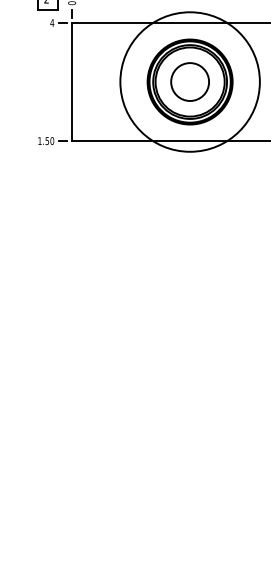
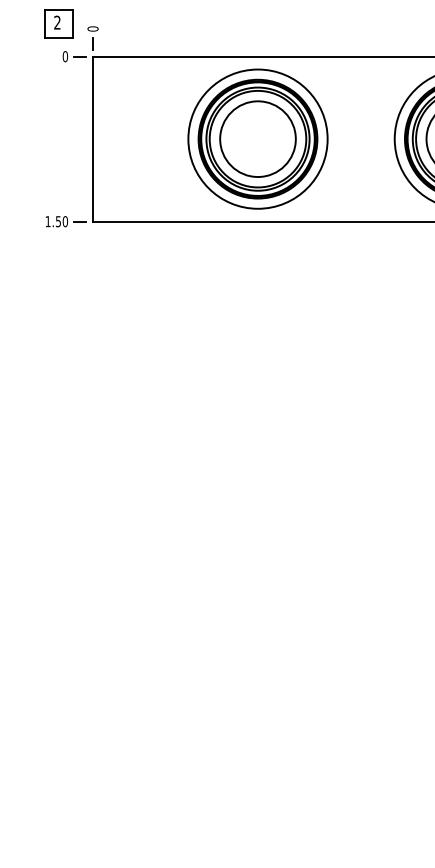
text: (52, 22) -> (65, 56), 4 -> 0
circle: (189, 81) -> (257, 138), size x0.71
circle: (189, 82) -> (257, 139), size x1.43

